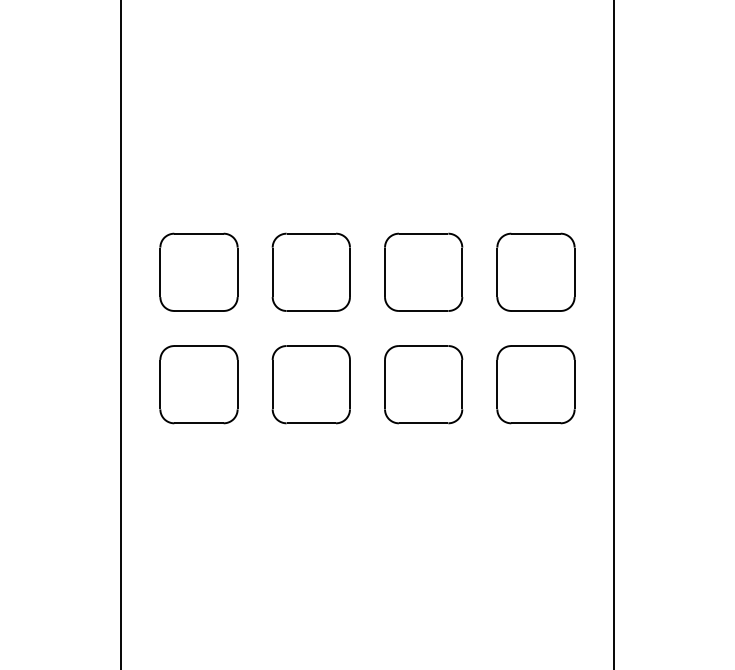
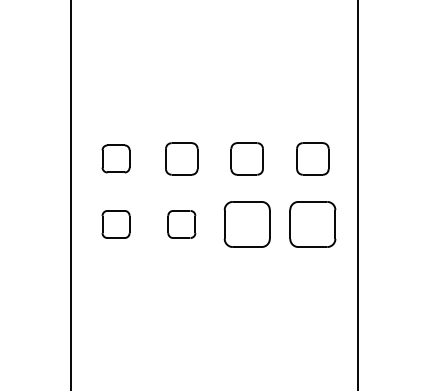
part: (197, 271) -> (115, 158), size x0.6
part: (310, 271) -> (181, 158), size x0.7
part: (422, 271) -> (246, 158), size x0.7
part: (535, 271) -> (312, 158), size x0.7
part: (197, 384) -> (115, 224), size x0.6
part: (310, 384) -> (181, 224), size x0.6

